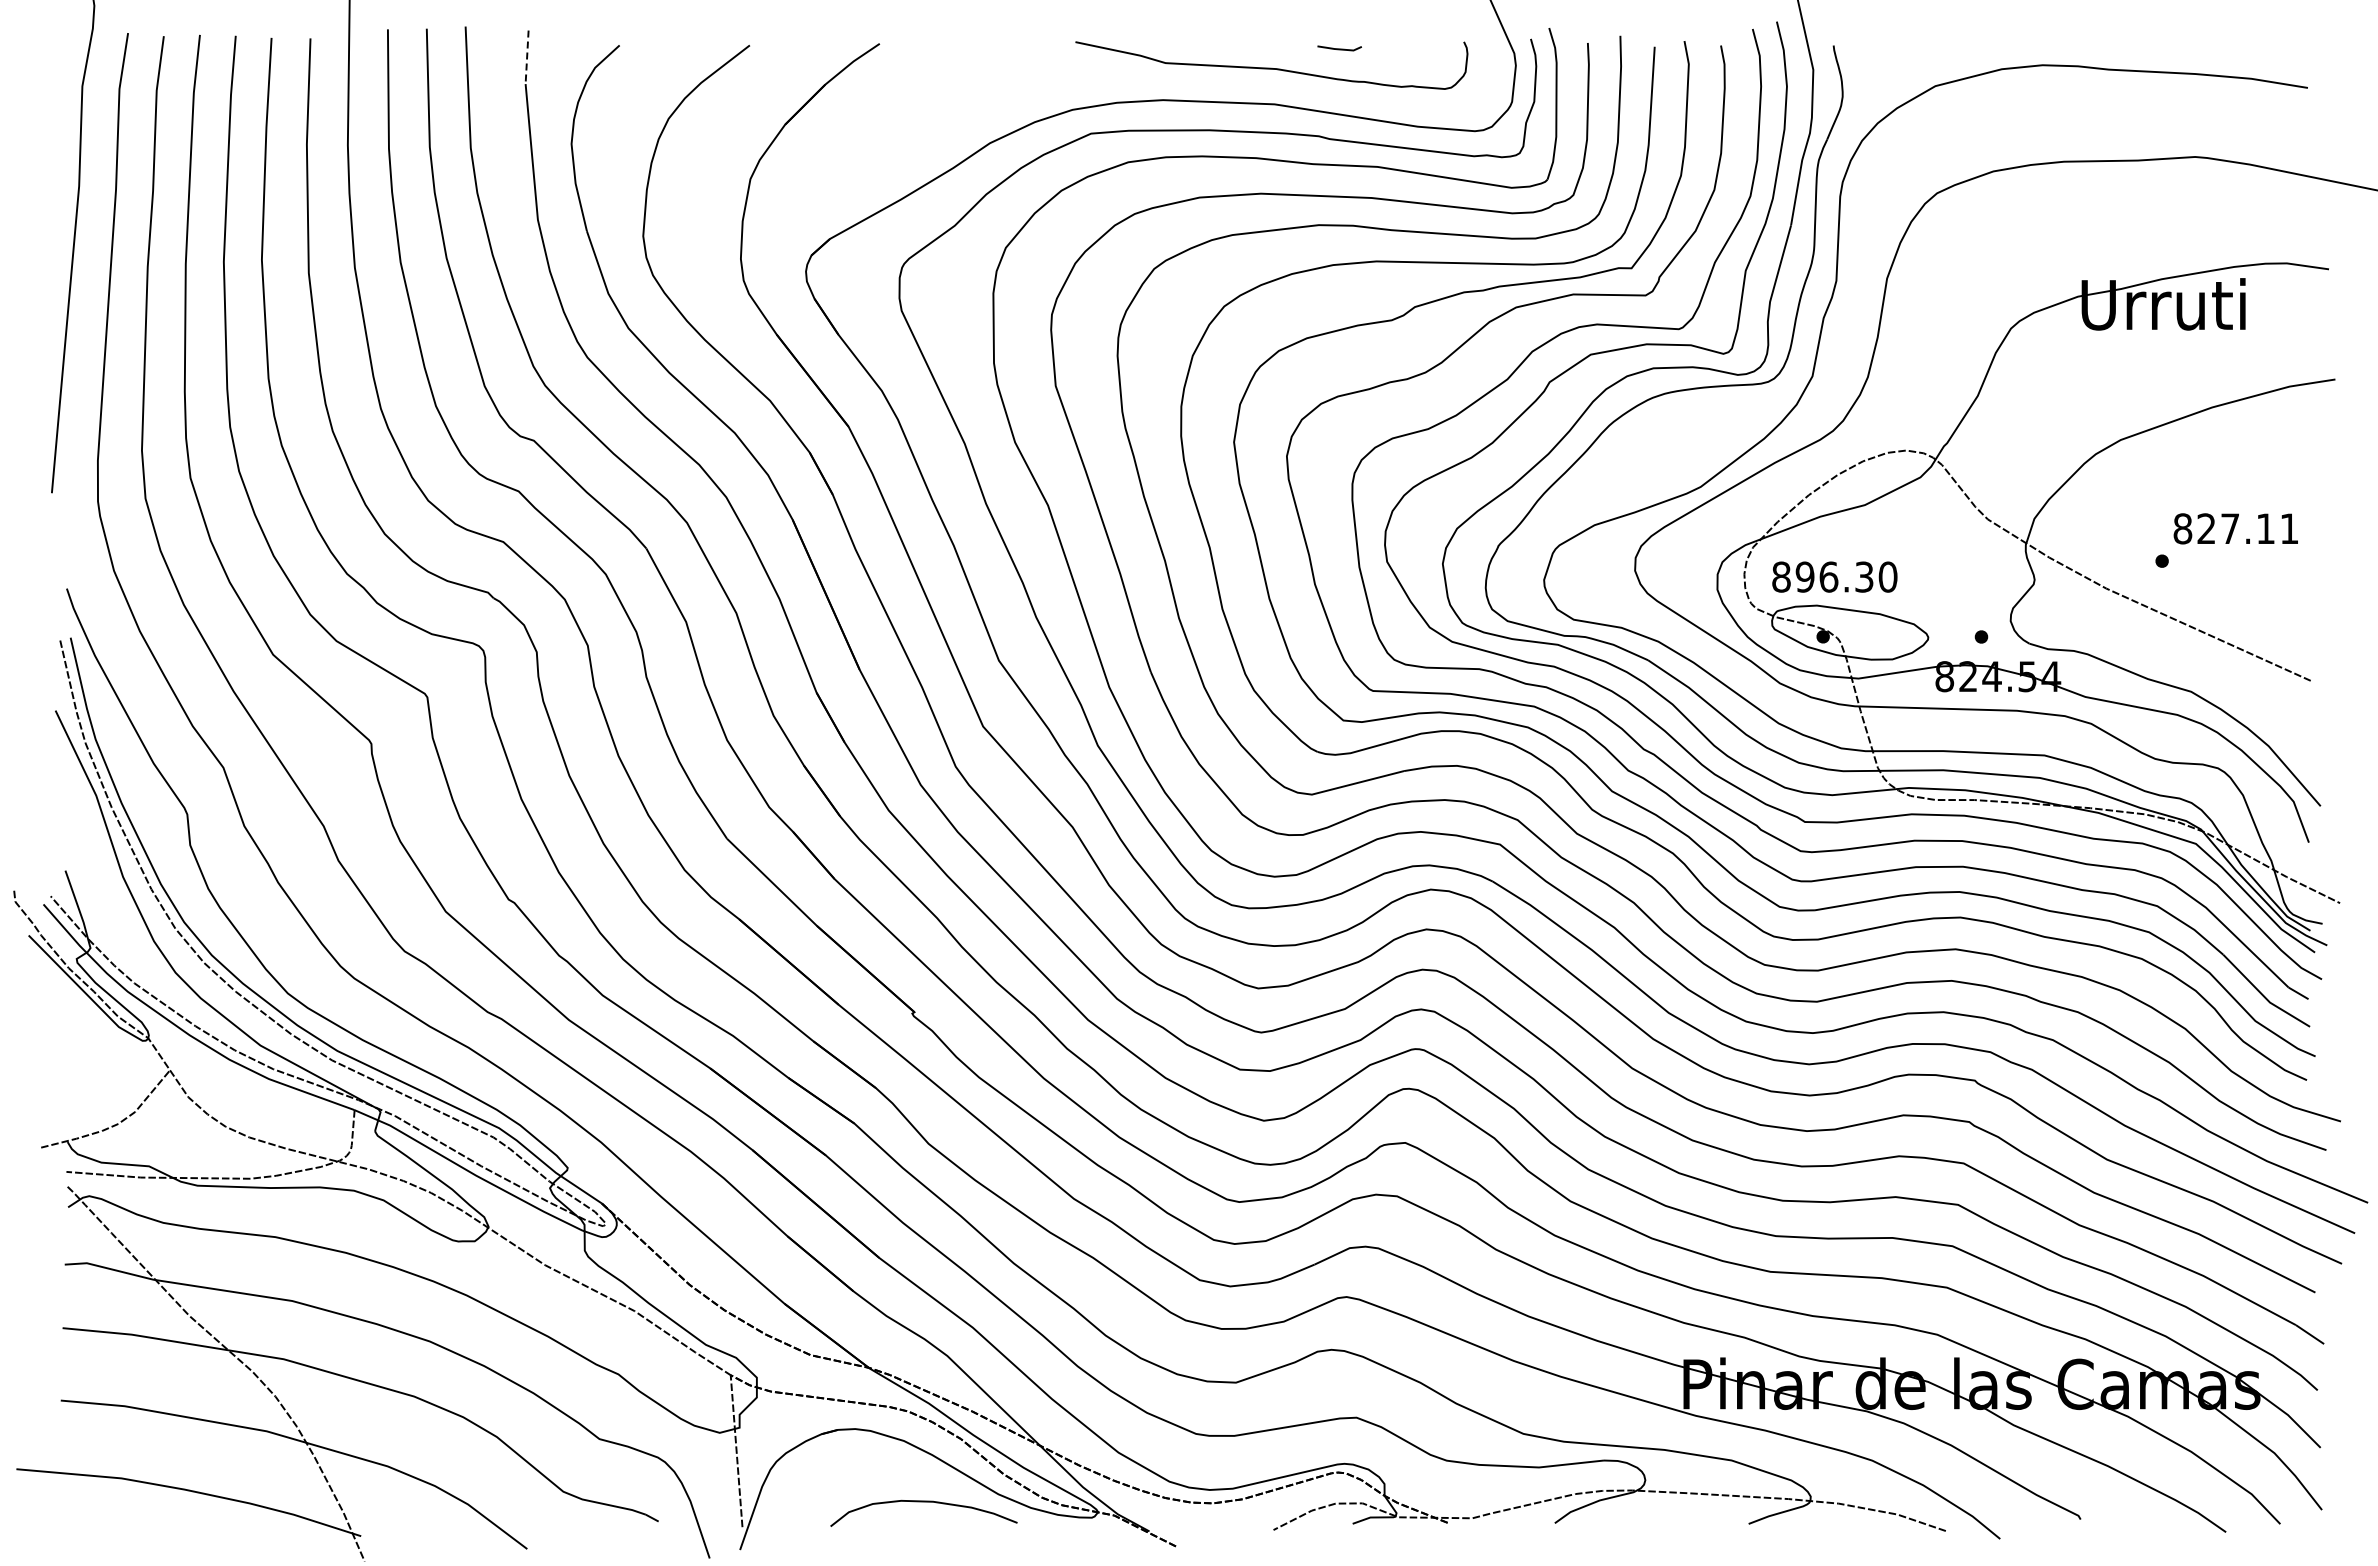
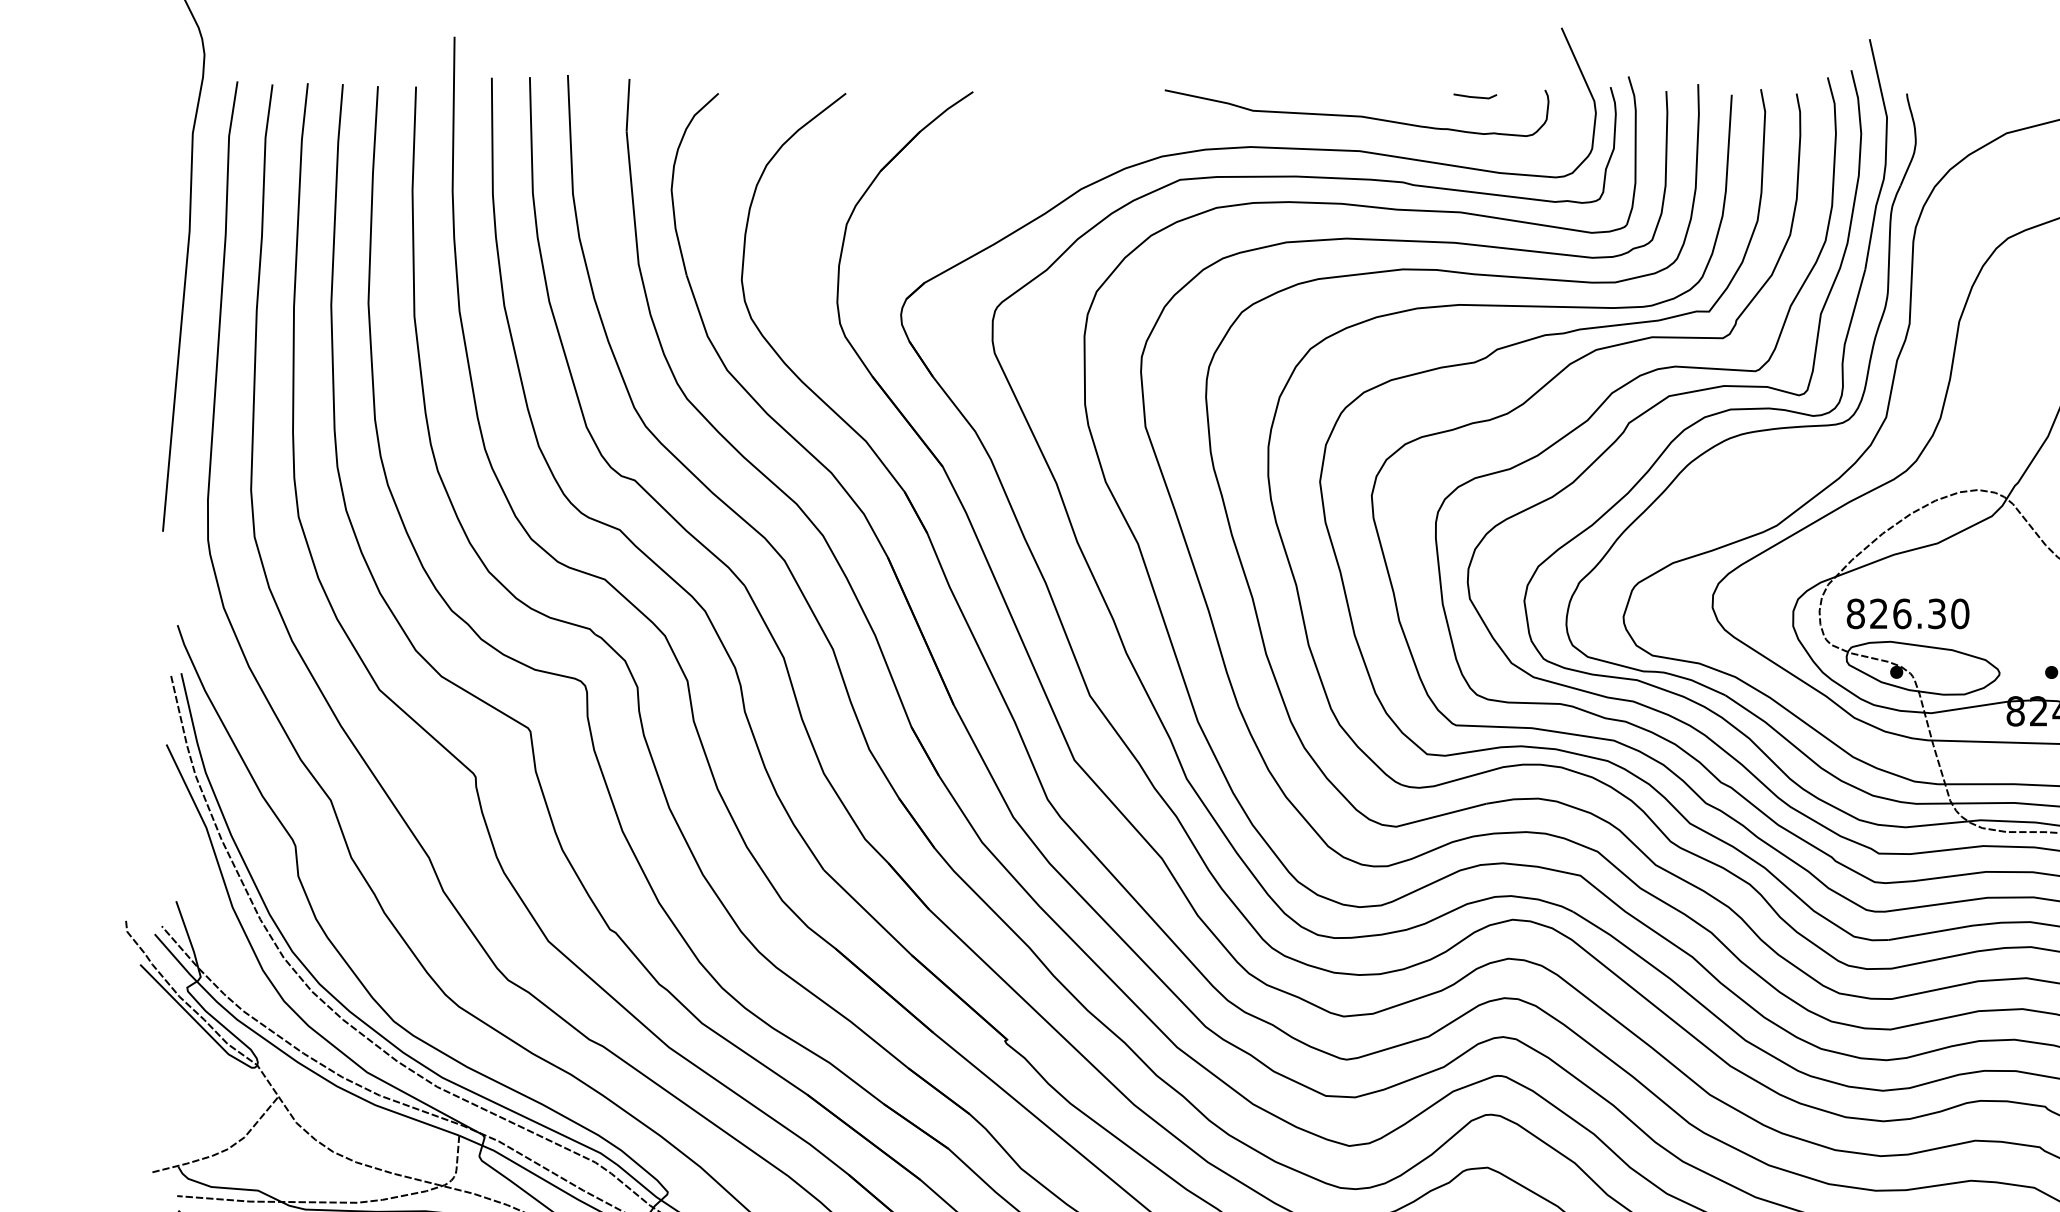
curve: (1339, 48) -> (1475, 96), moved
line: (527, 57) -> (628, 105), dashed -> solid
text: (1804, 576) -> (1878, 613), 896.30 -> 826.30

